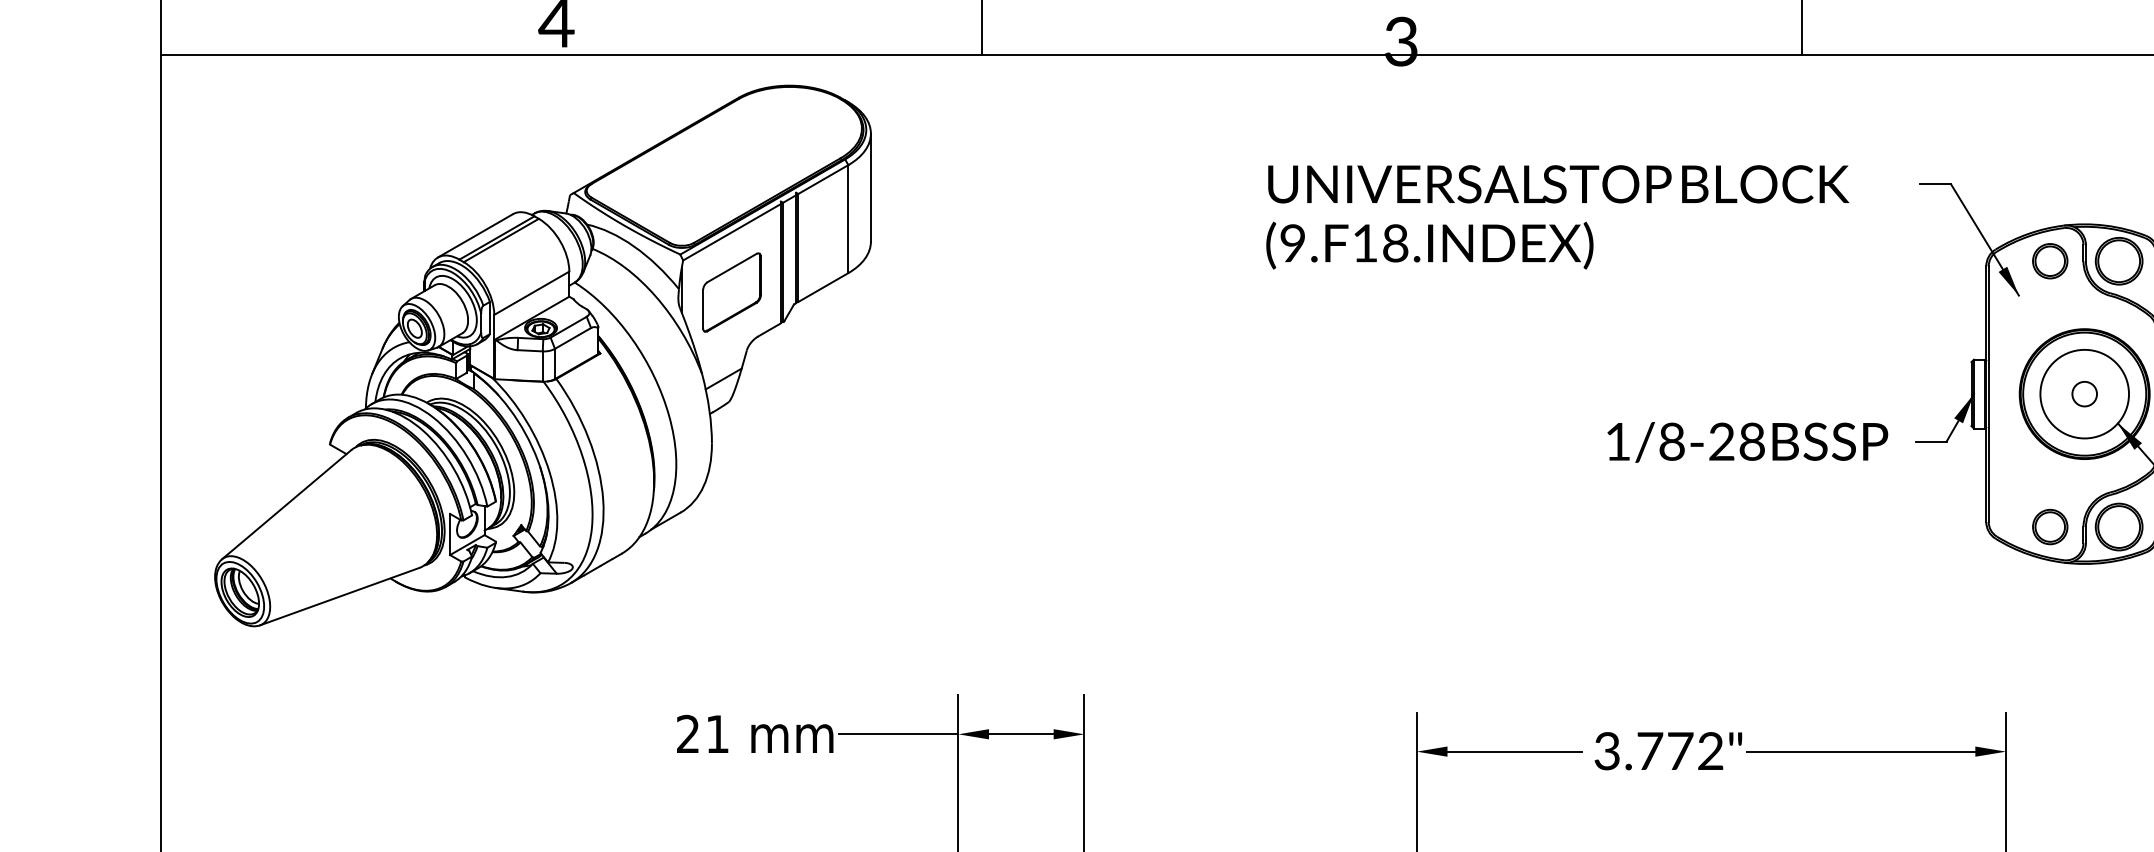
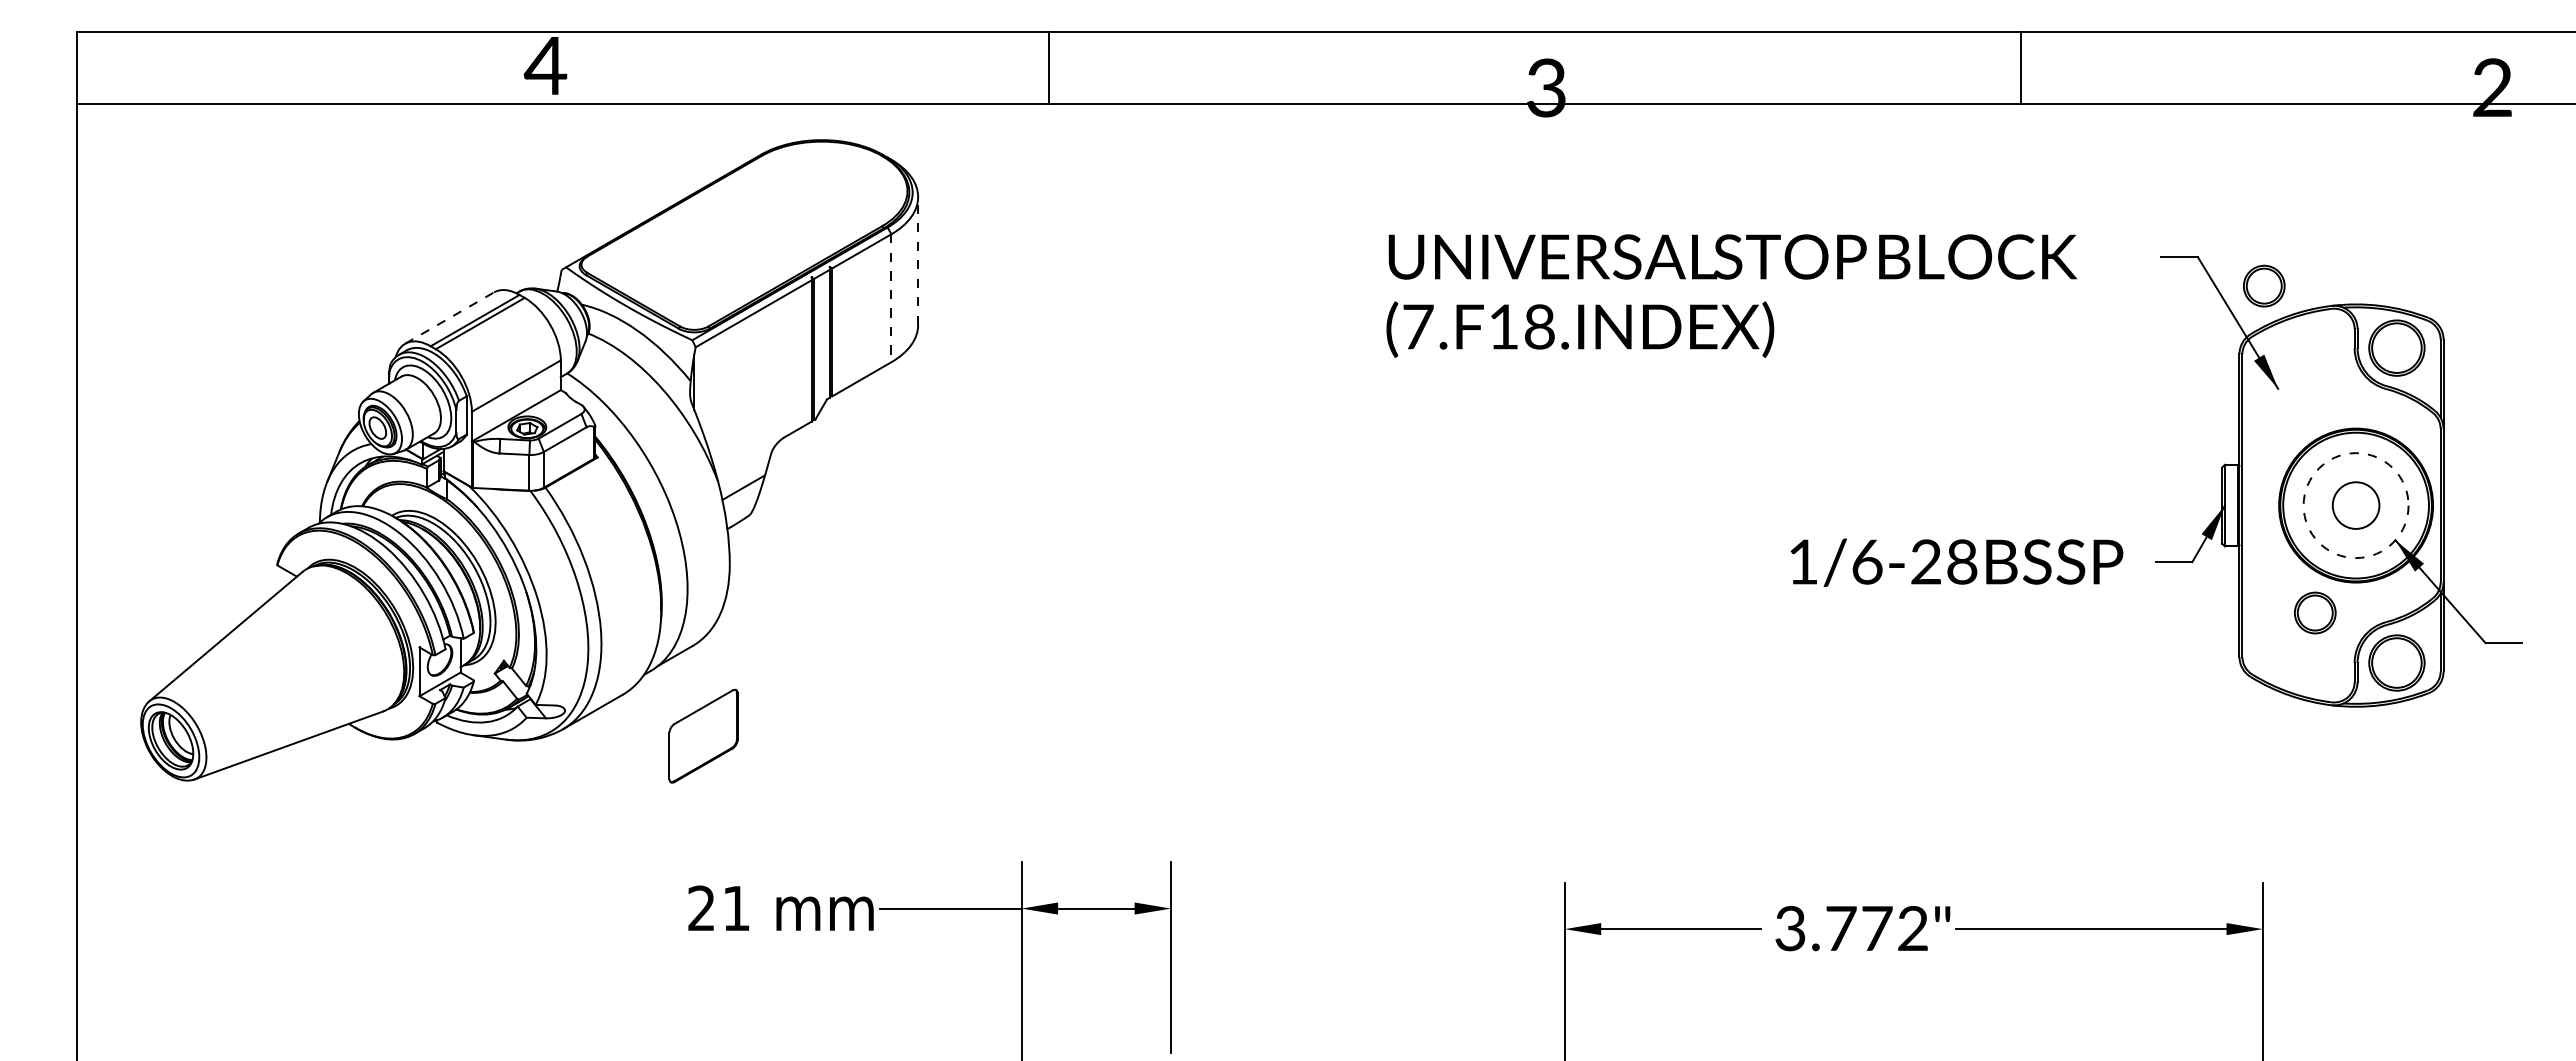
line: (871, 188) -> (918, 261), solid -> dashed
line: (848, 219) -> (891, 298), solid -> dashed
line: (476, 235) -> (450, 317), solid -> dashed
text: (1293, 242) -> (1418, 326), (9.F18.INDEX) -> (7.F18.INDEX)
part: (2050, 260) -> (2264, 285), moved
part: (731, 291) -> (703, 735), moved
circle: (2084, 394) -> (2355, 505), size x1.6
circle: (2084, 394) -> (2355, 505), solid -> dashed
text: (1672, 441) -> (1867, 561), 1/8-28 -> 1/6-28
part: (2050, 526) -> (2315, 612), moved

